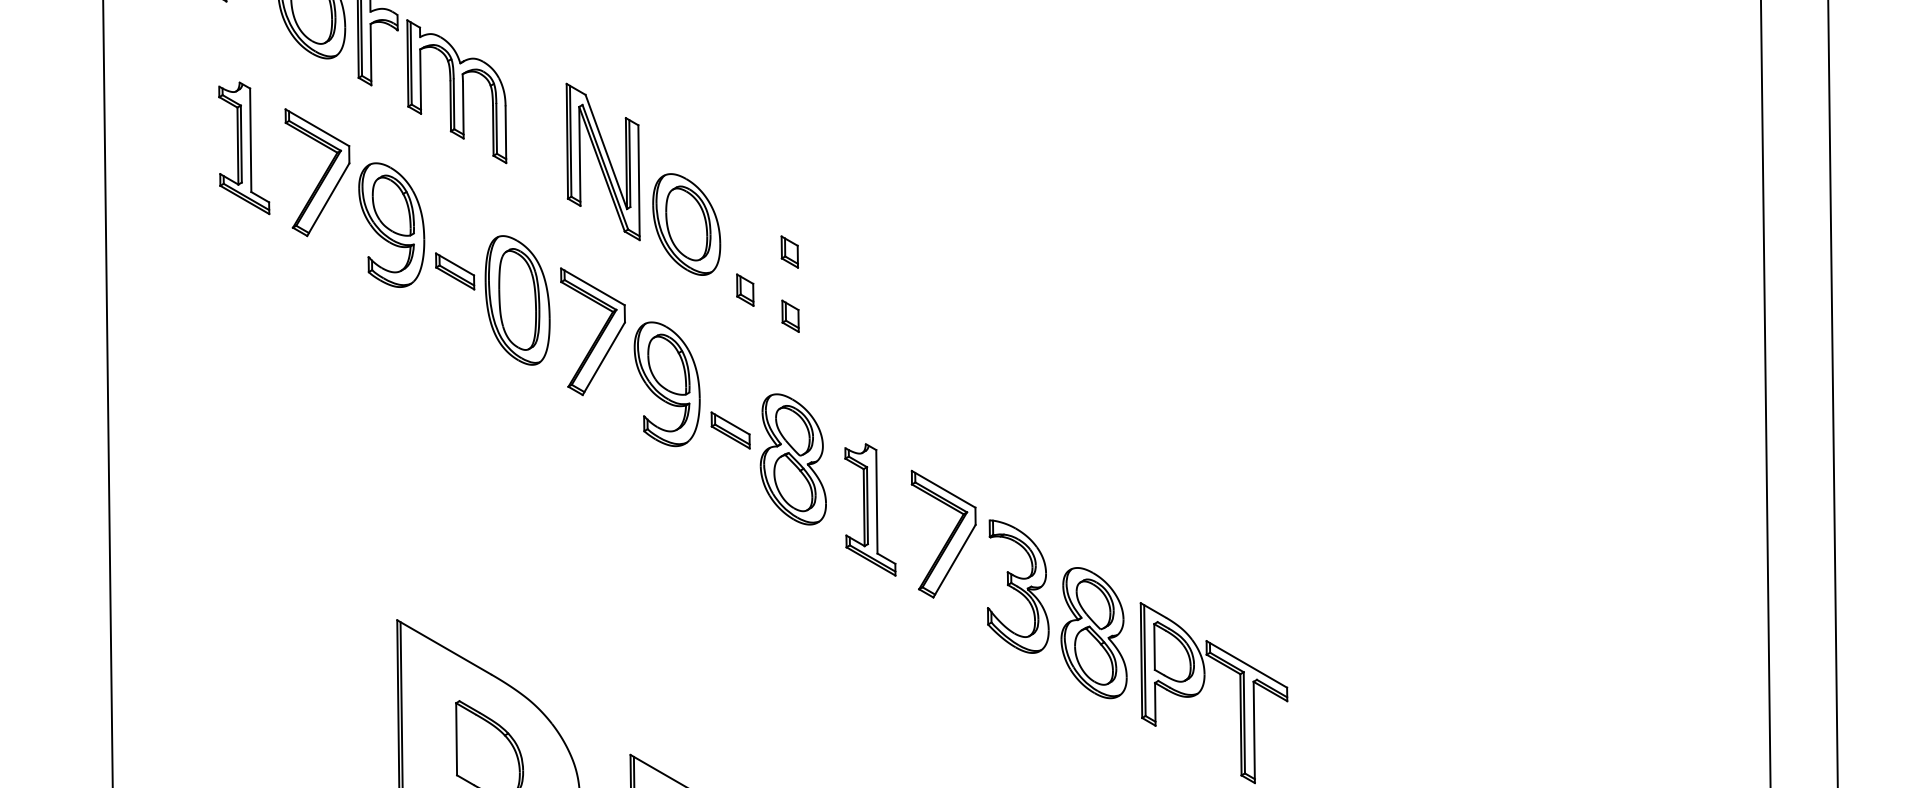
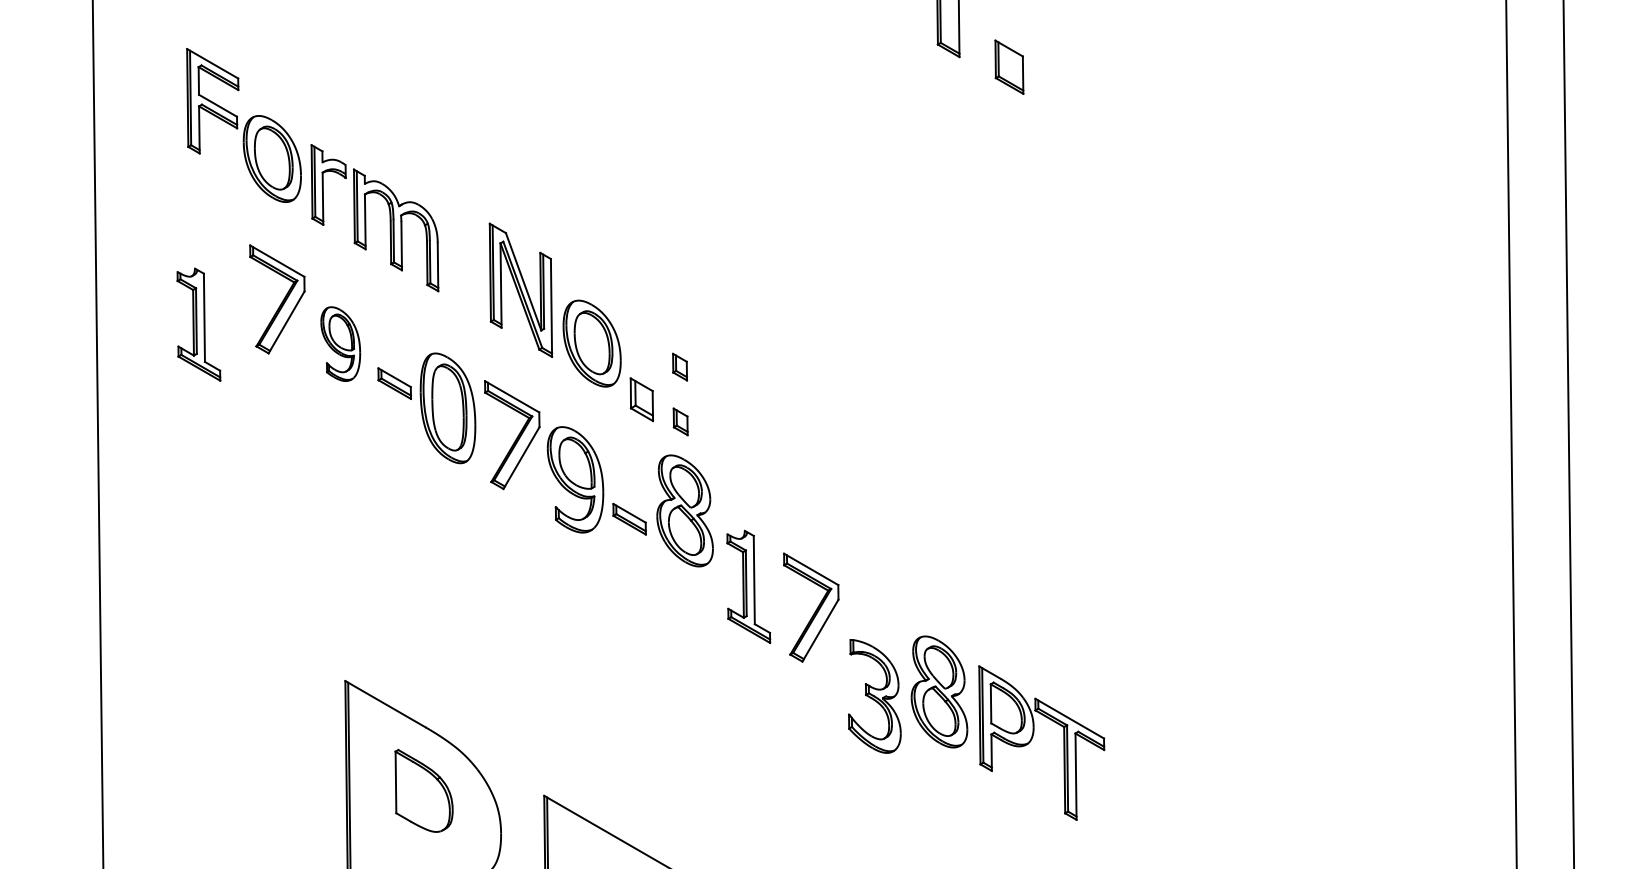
part: (243, 148) -> (198, 324), moved
part: (391, 224) -> (340, 343), size x0.7
part: (745, 290) -> (642, 399), size x1.6
part: (792, 458) -> (684, 510), moved
part: (1017, 586) -> (874, 696), moved

